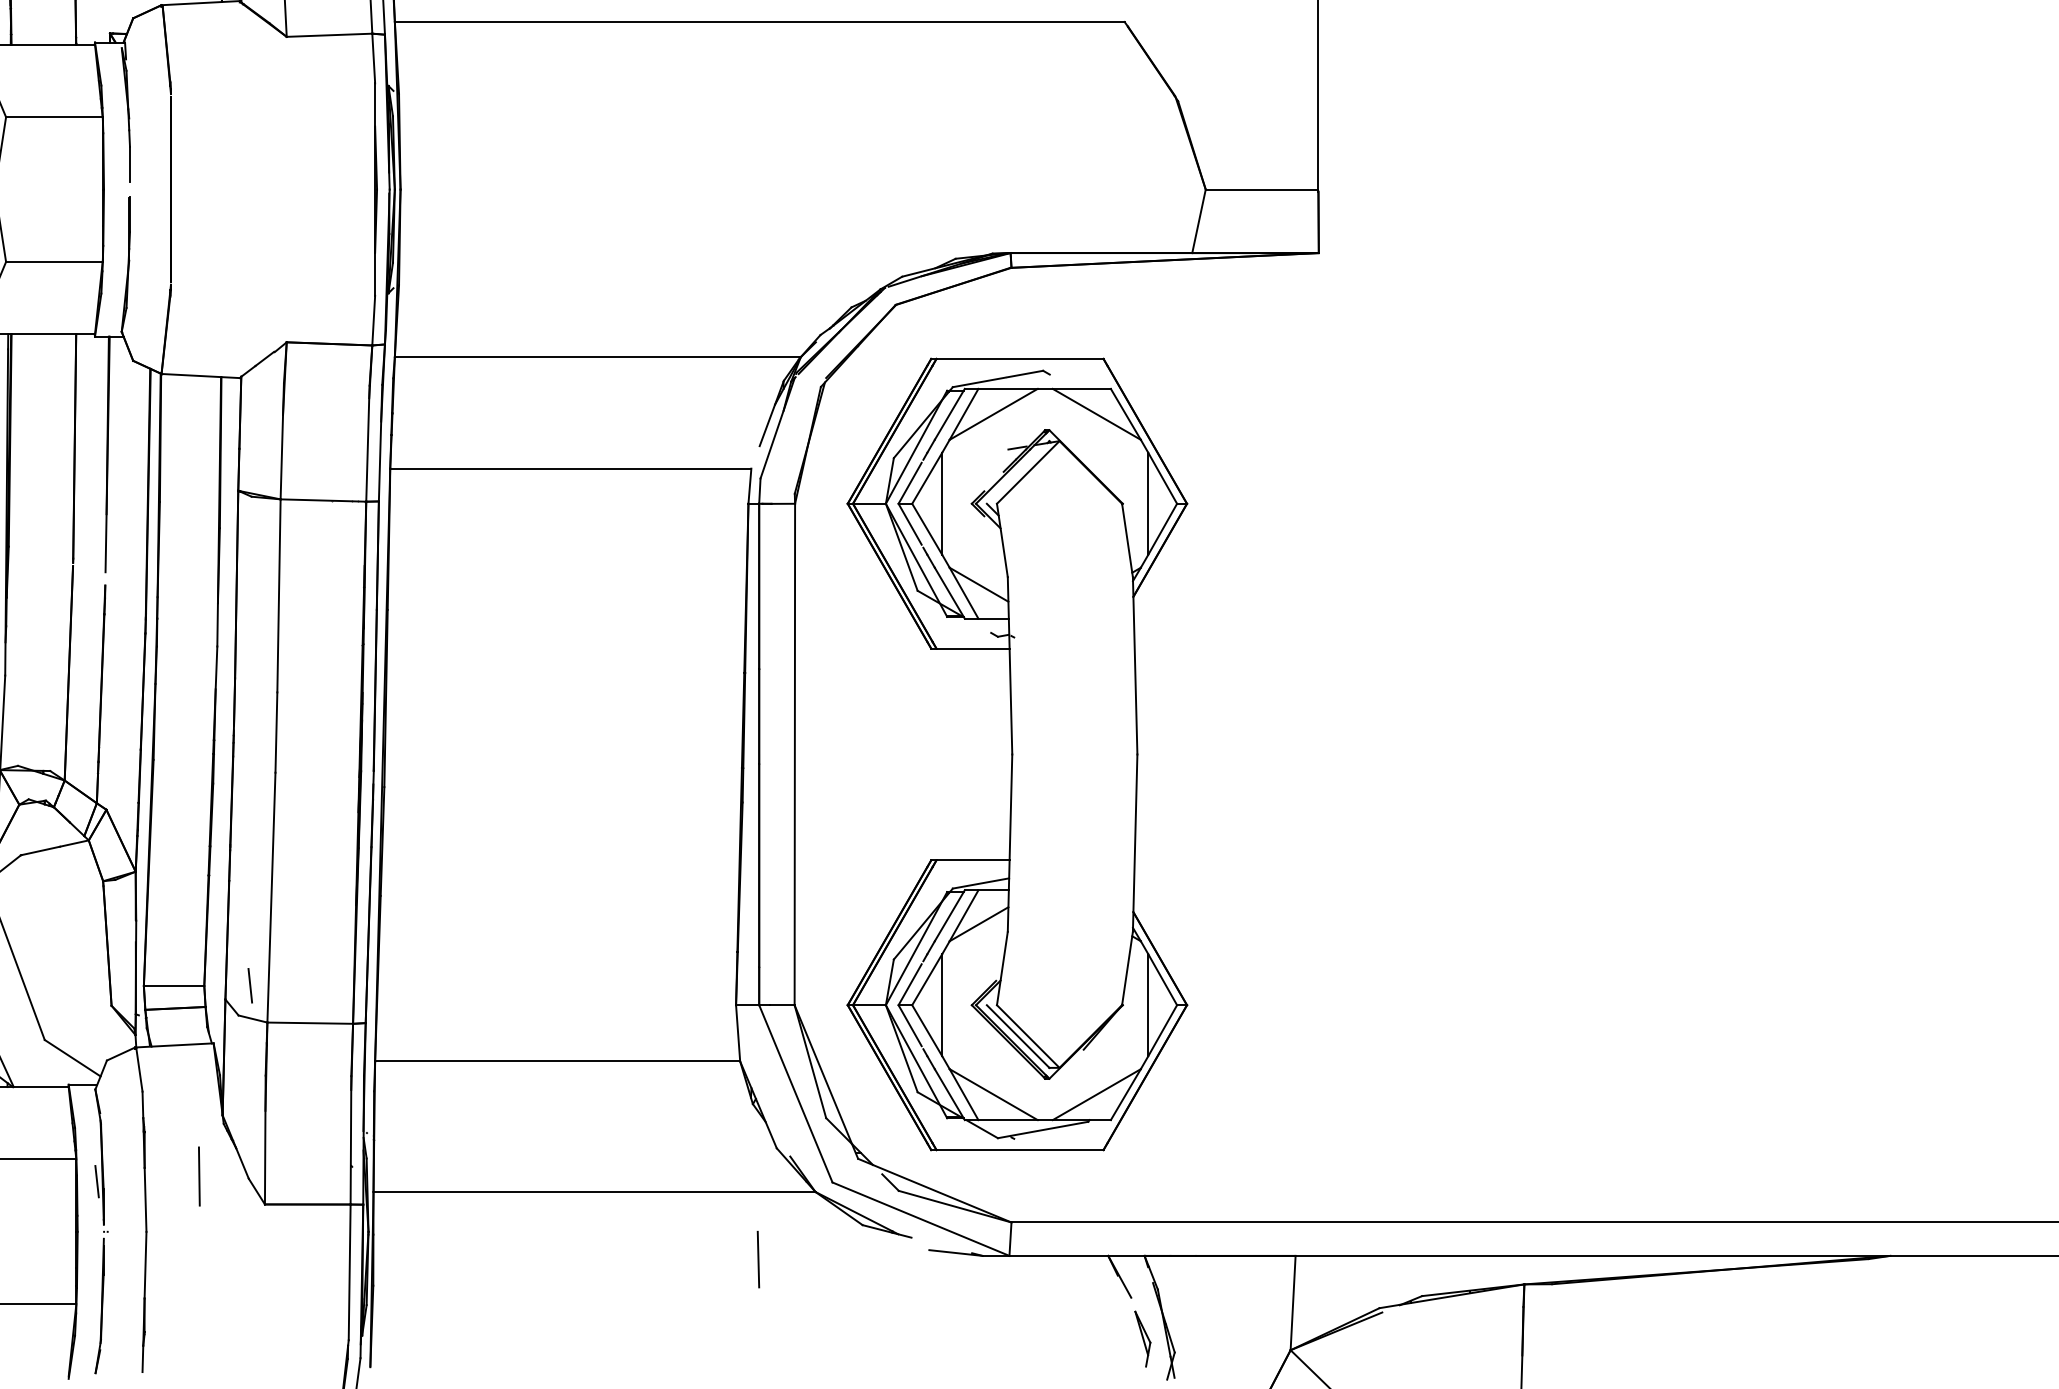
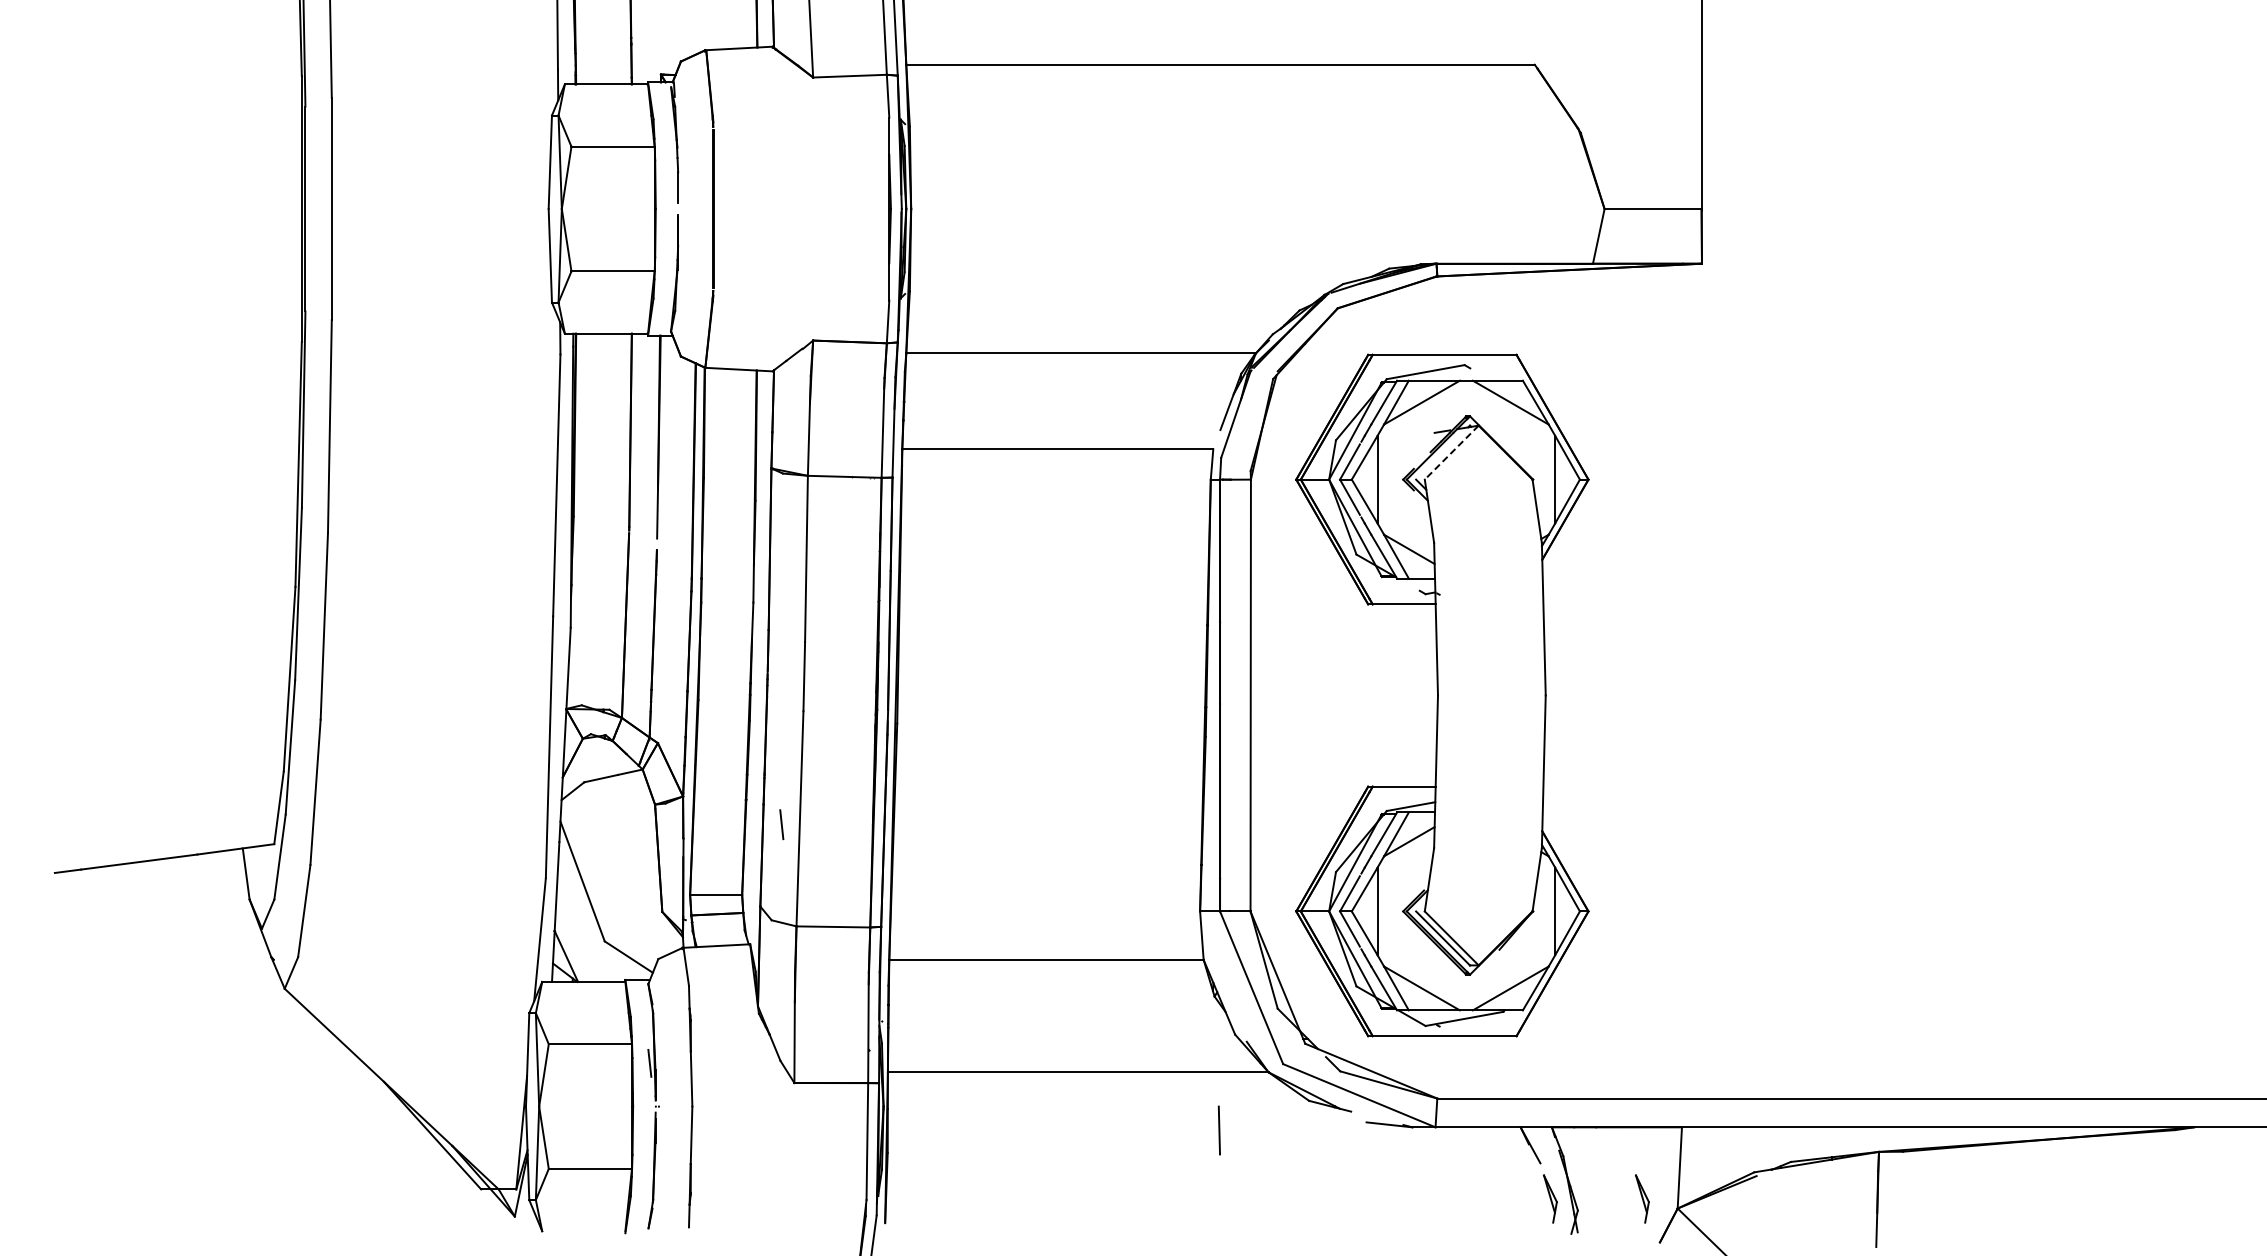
line: (1027, 473) -> (1451, 453), solid -> dashed
line: (249, 985) -> (781, 824), moved
line: (198, 1175) -> (737, 1058), removed
part: (1249, 1338) -> (1642, 1198), added

